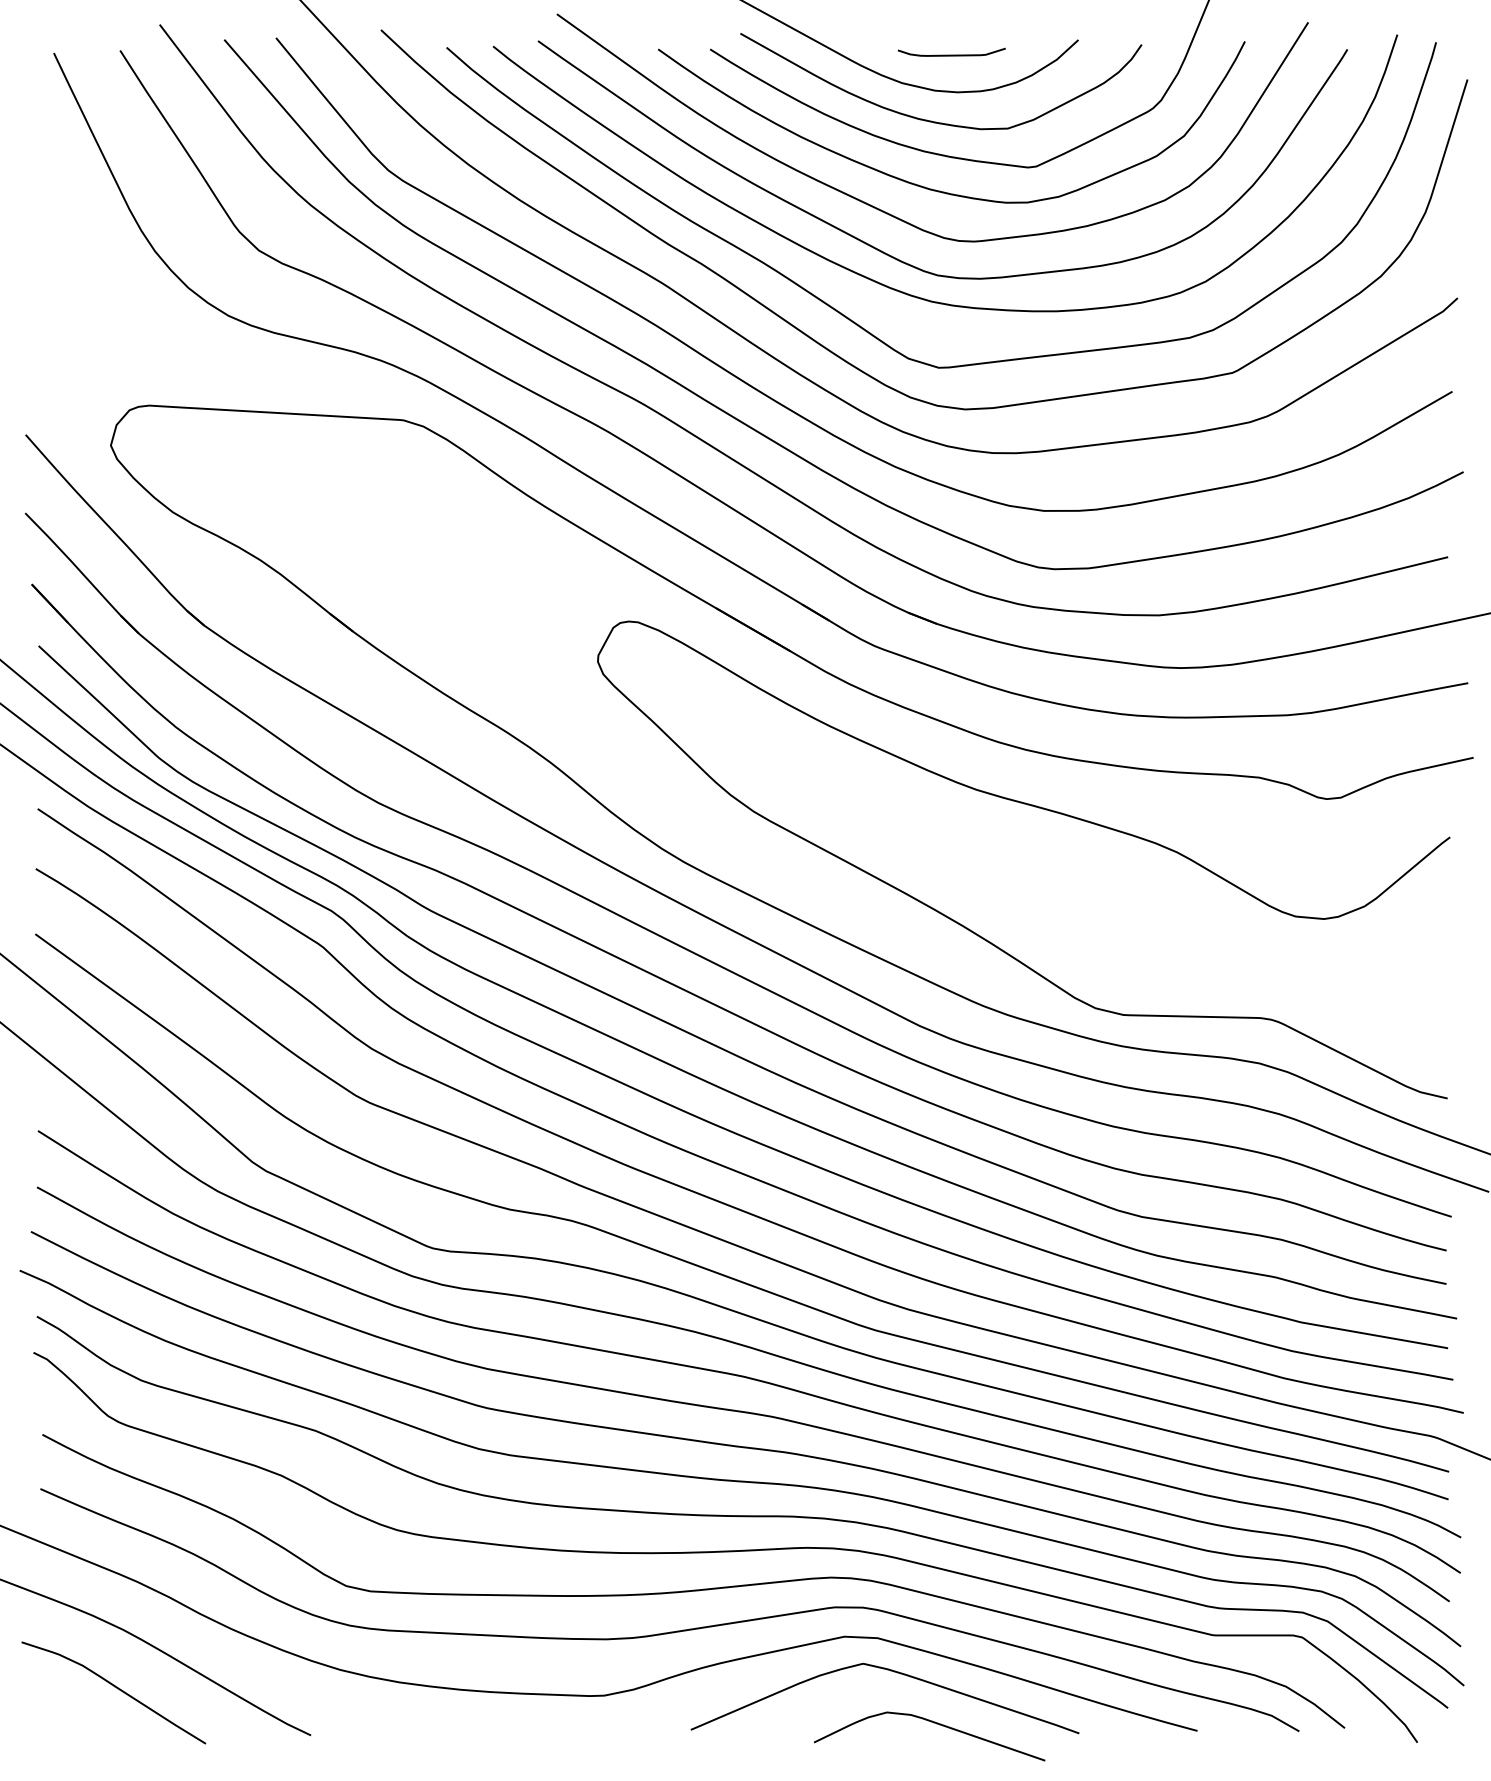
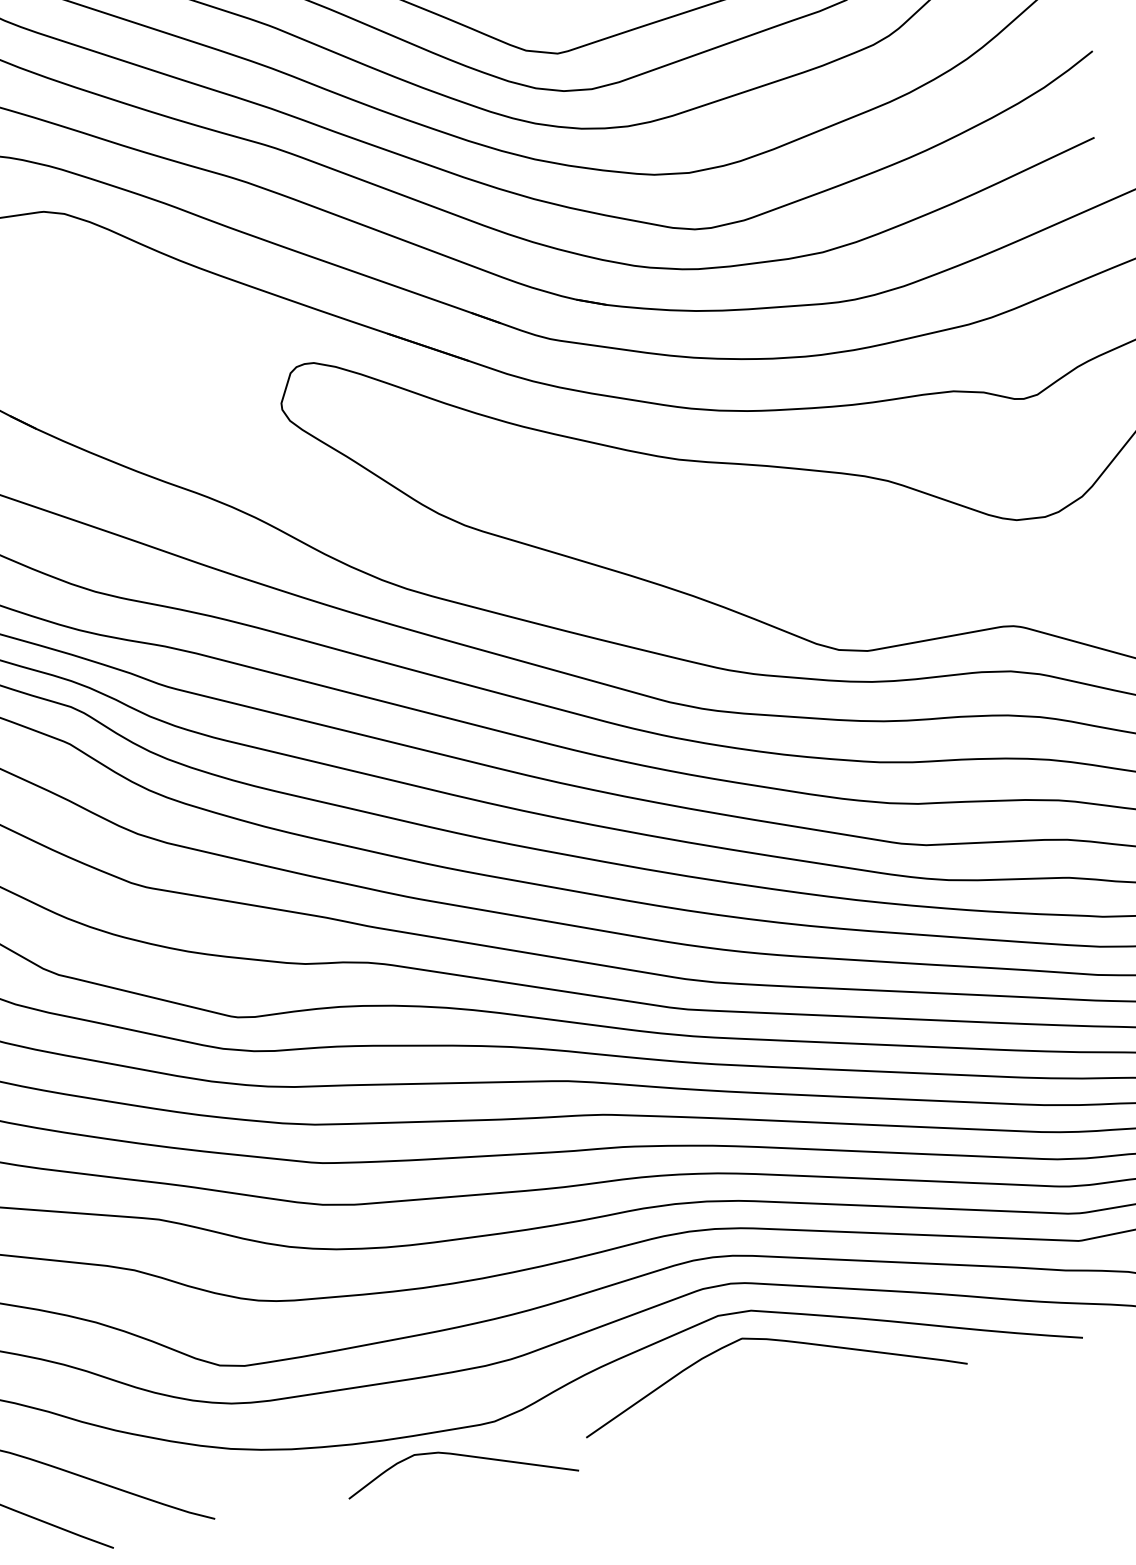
curve: (933, 1723) -> (462, 1456), moved

